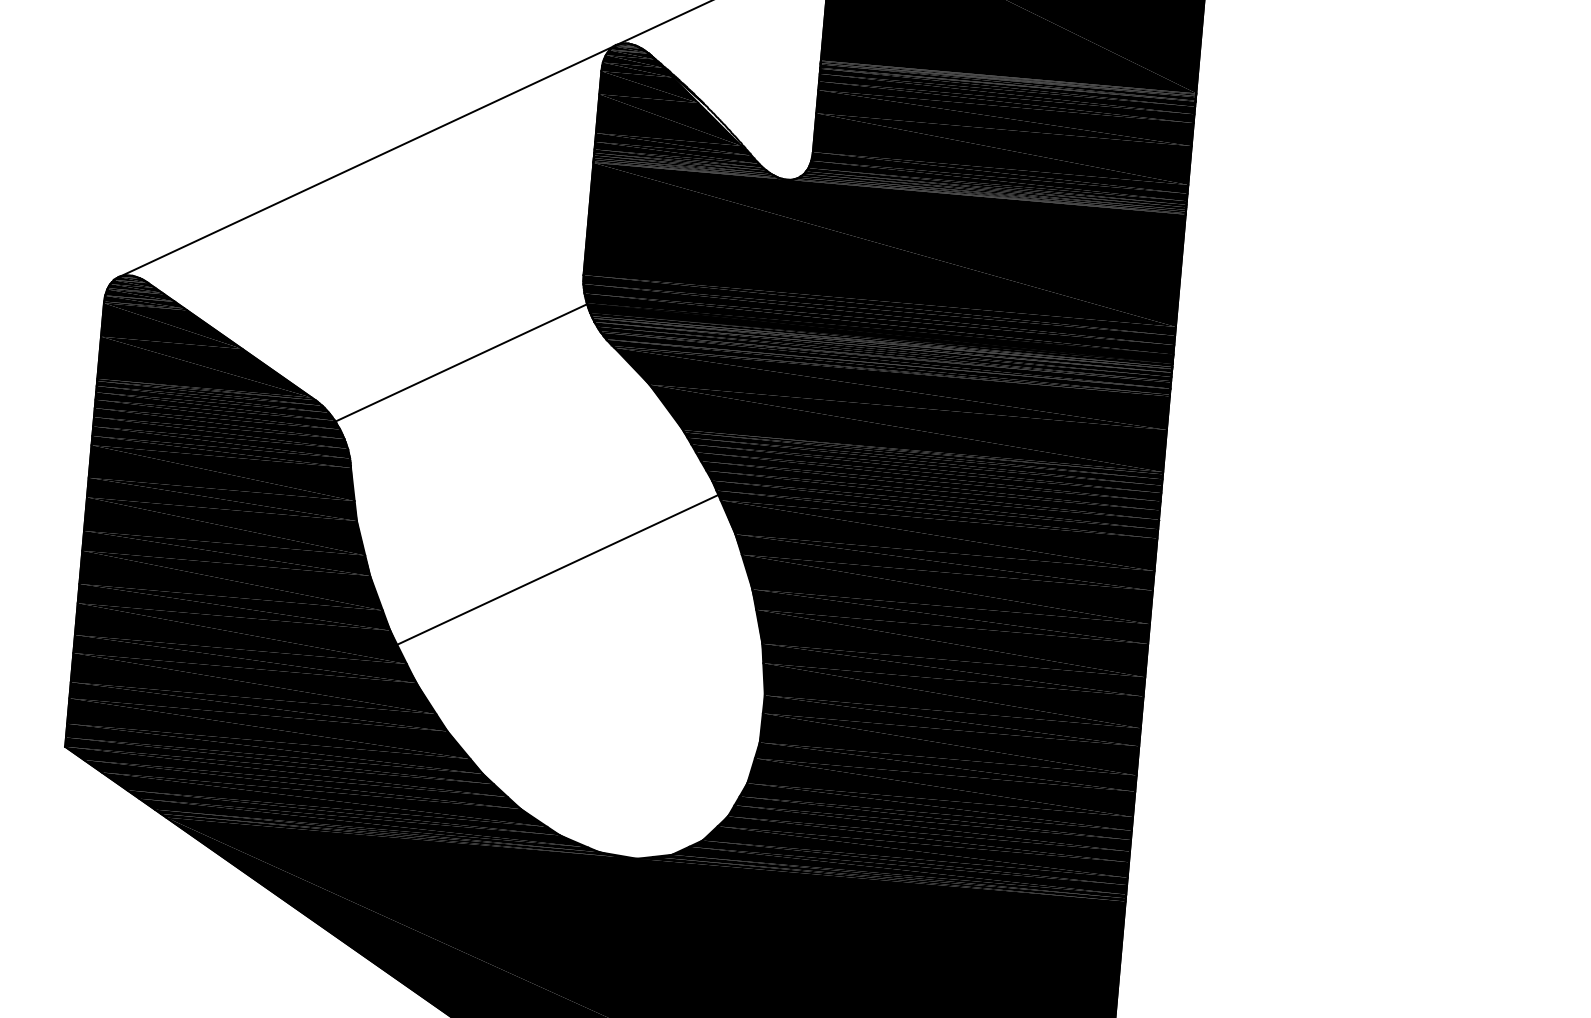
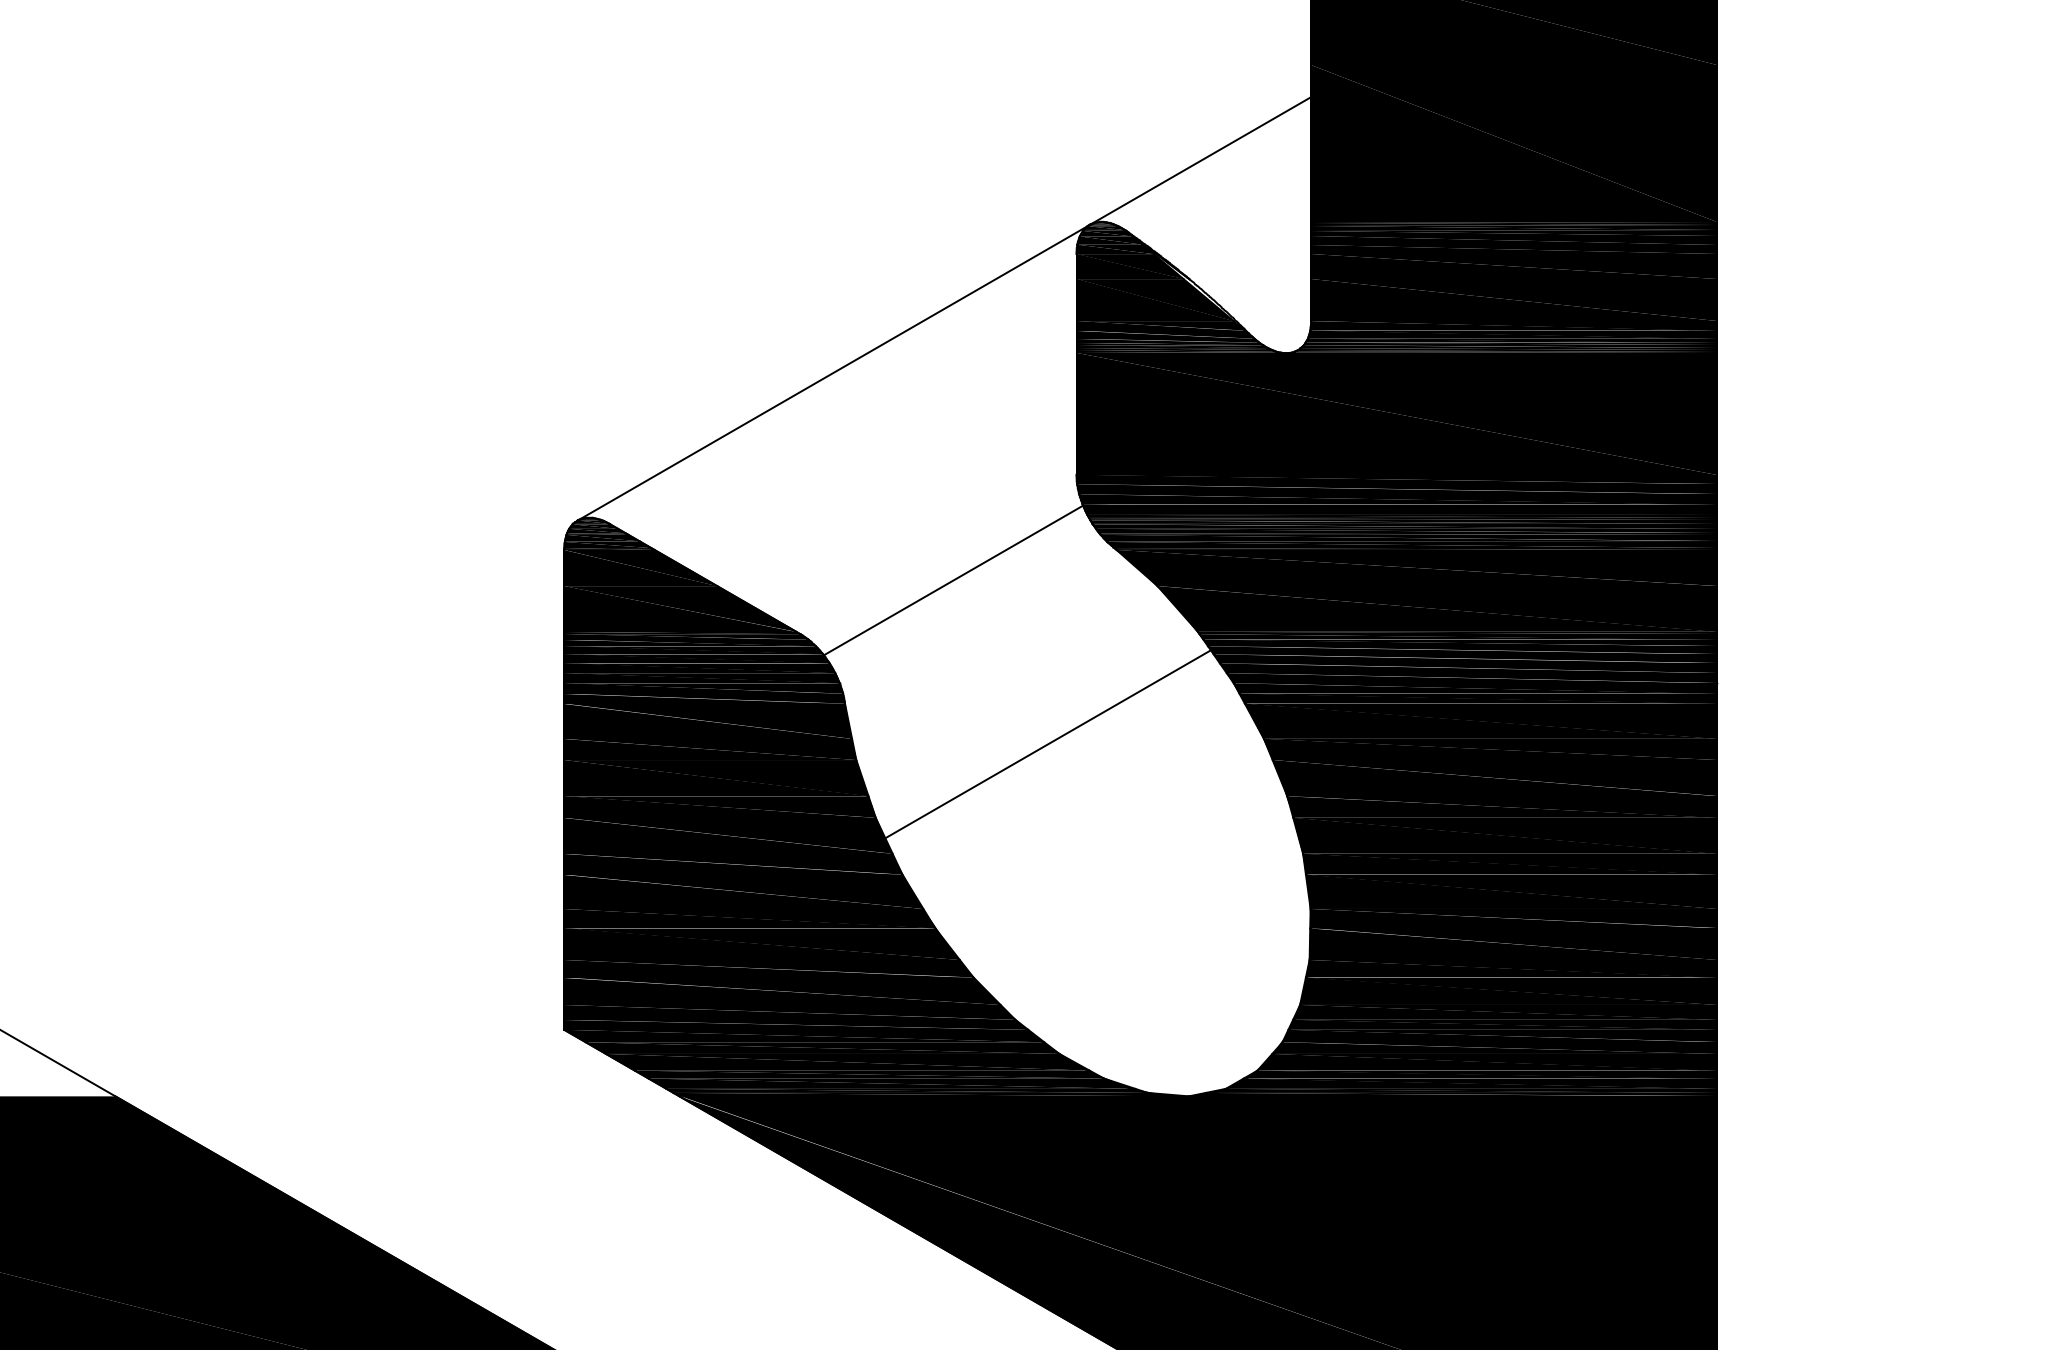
line: (557, 569) -> (1047, 744), moved

